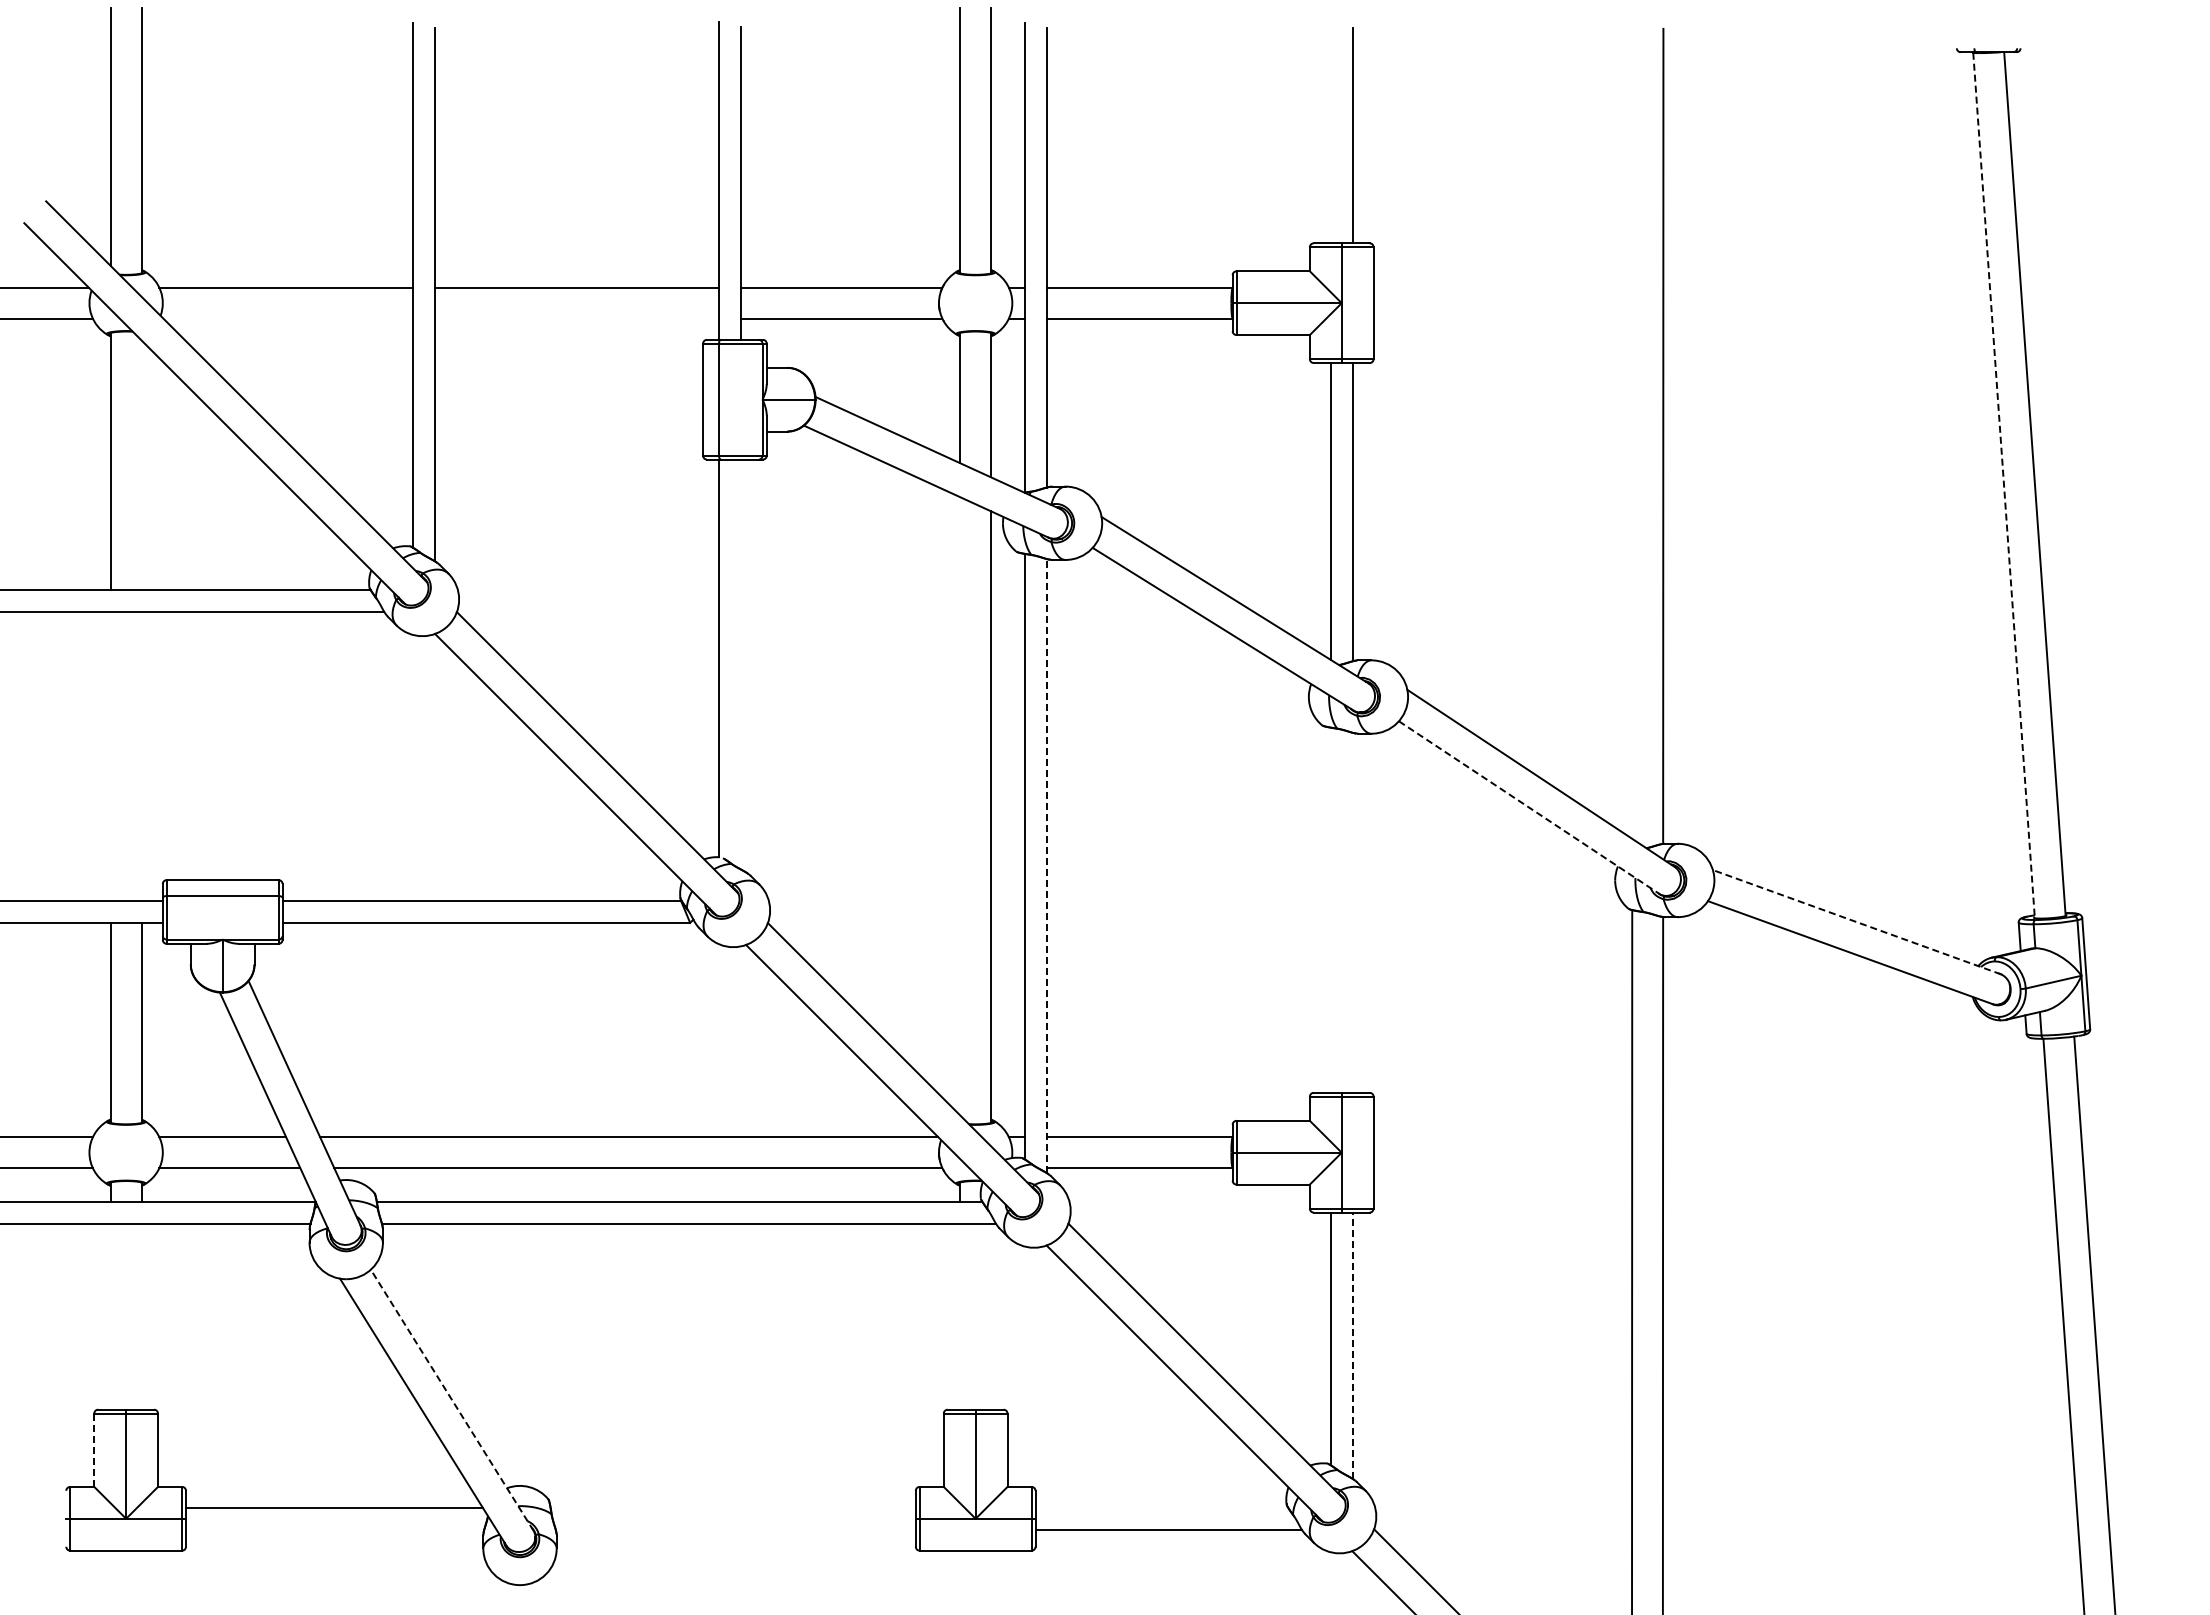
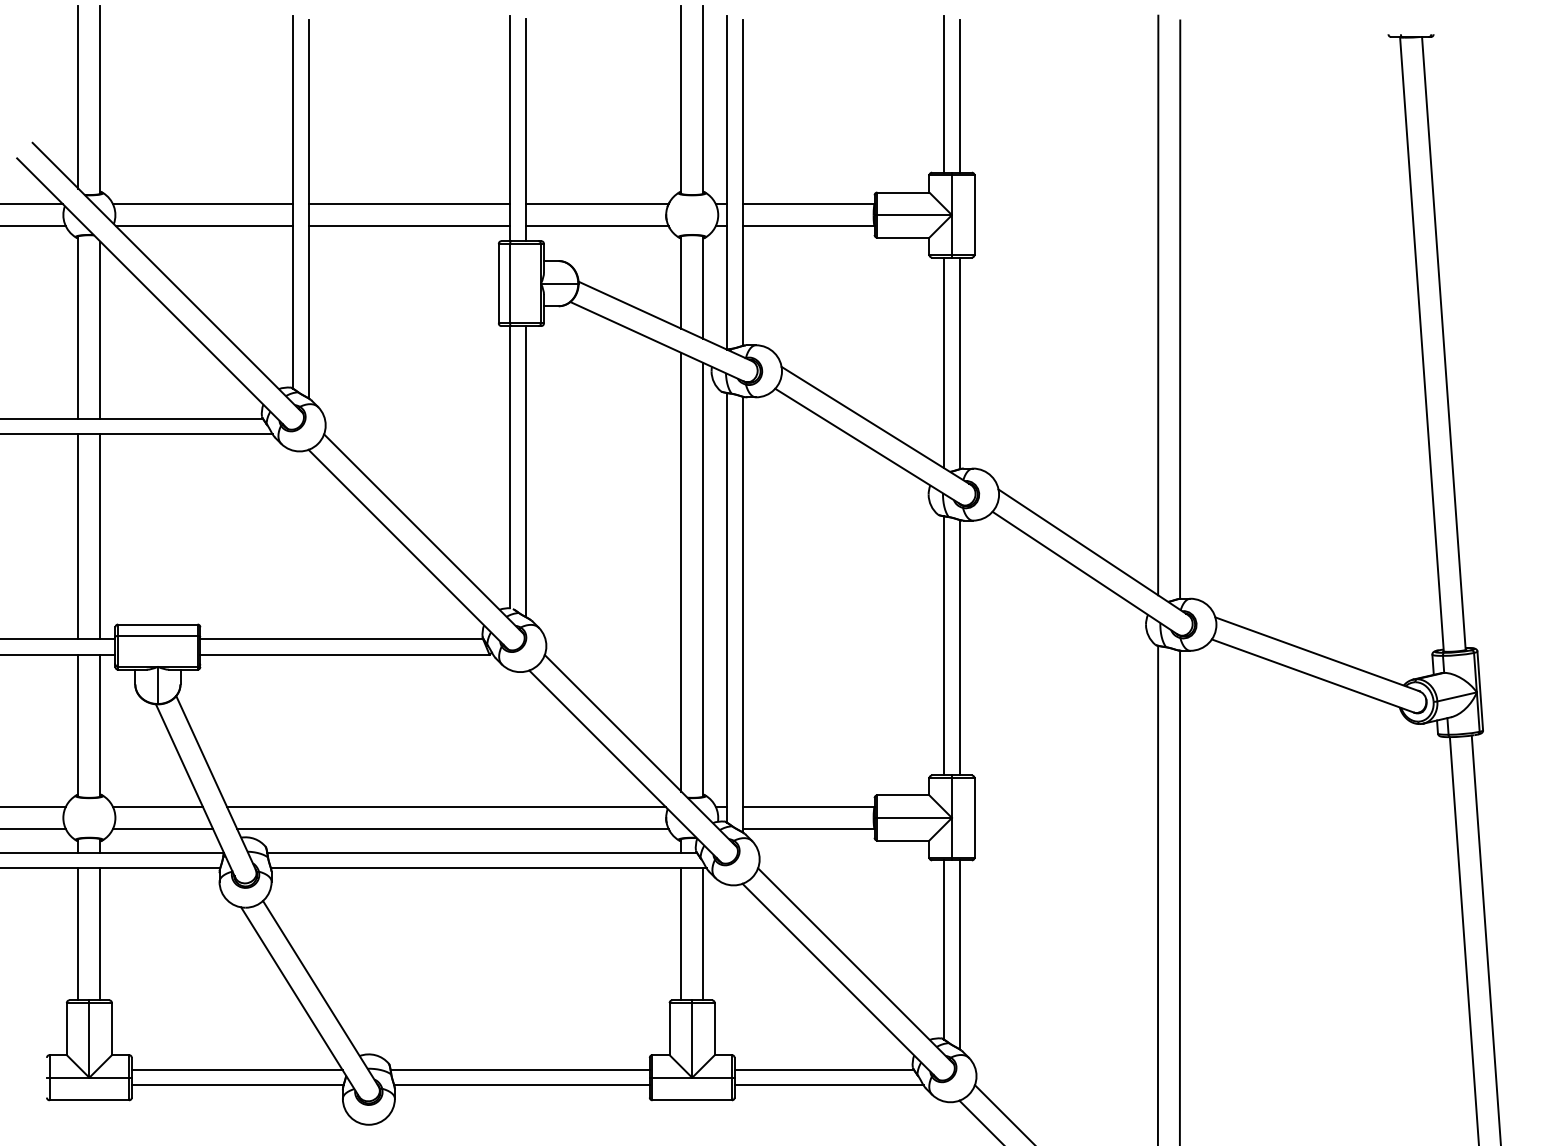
line: (1330, 133) -> (944, 94), added
line: (288, 318) -> (204, 226), added
line: (576, 318) -> (408, 226), added
line: (1632, 430) -> (1158, 305), added
line: (141, 465) -> (100, 330), added
line: (2004, 485) -> (1422, 344), dashed -> solid
line: (740, 664) -> (525, 471), added
line: (110, 756) -> (78, 536), added
line: (141, 756) -> (100, 536), added
line: (960, 806) -> (681, 572), added
line: (1529, 807) -> (1085, 573), dashed -> solid
line: (1046, 865) -> (742, 614), dashed -> solid
line: (1330, 909) -> (944, 645), added
line: (1352, 912) -> (959, 647), added
line: (1856, 922) -> (1317, 654), dashed -> solid
line: (110, 1316) -> (78, 934), added
line: (141, 1316) -> (100, 934), added
line: (960, 1316) -> (681, 934), added
line: (991, 1316) -> (703, 934), added
line: (1352, 1345) -> (959, 954), dashed -> solid
line: (452, 1400) -> (320, 993), dashed -> solid
line: (94, 1450) -> (66, 1029), dashed -> solid
line: (732, 1507) -> (519, 1069), added
line: (1161, 1507) -> (824, 1069), added
line: (334, 1529) -> (237, 1085), added
line: (735, 1529) -> (521, 1085), added

